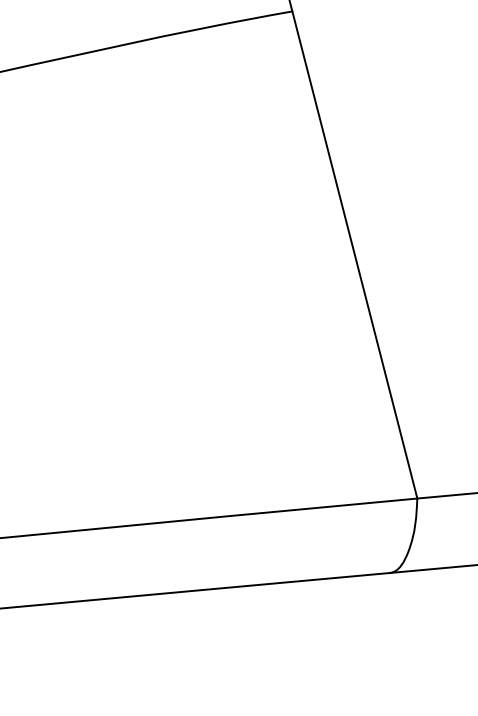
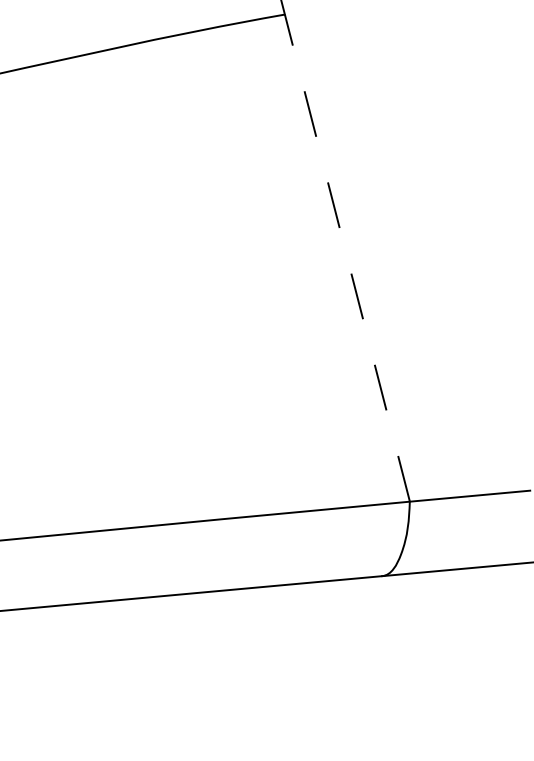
line: (354, 254) -> (347, 257), solid -> dashed

